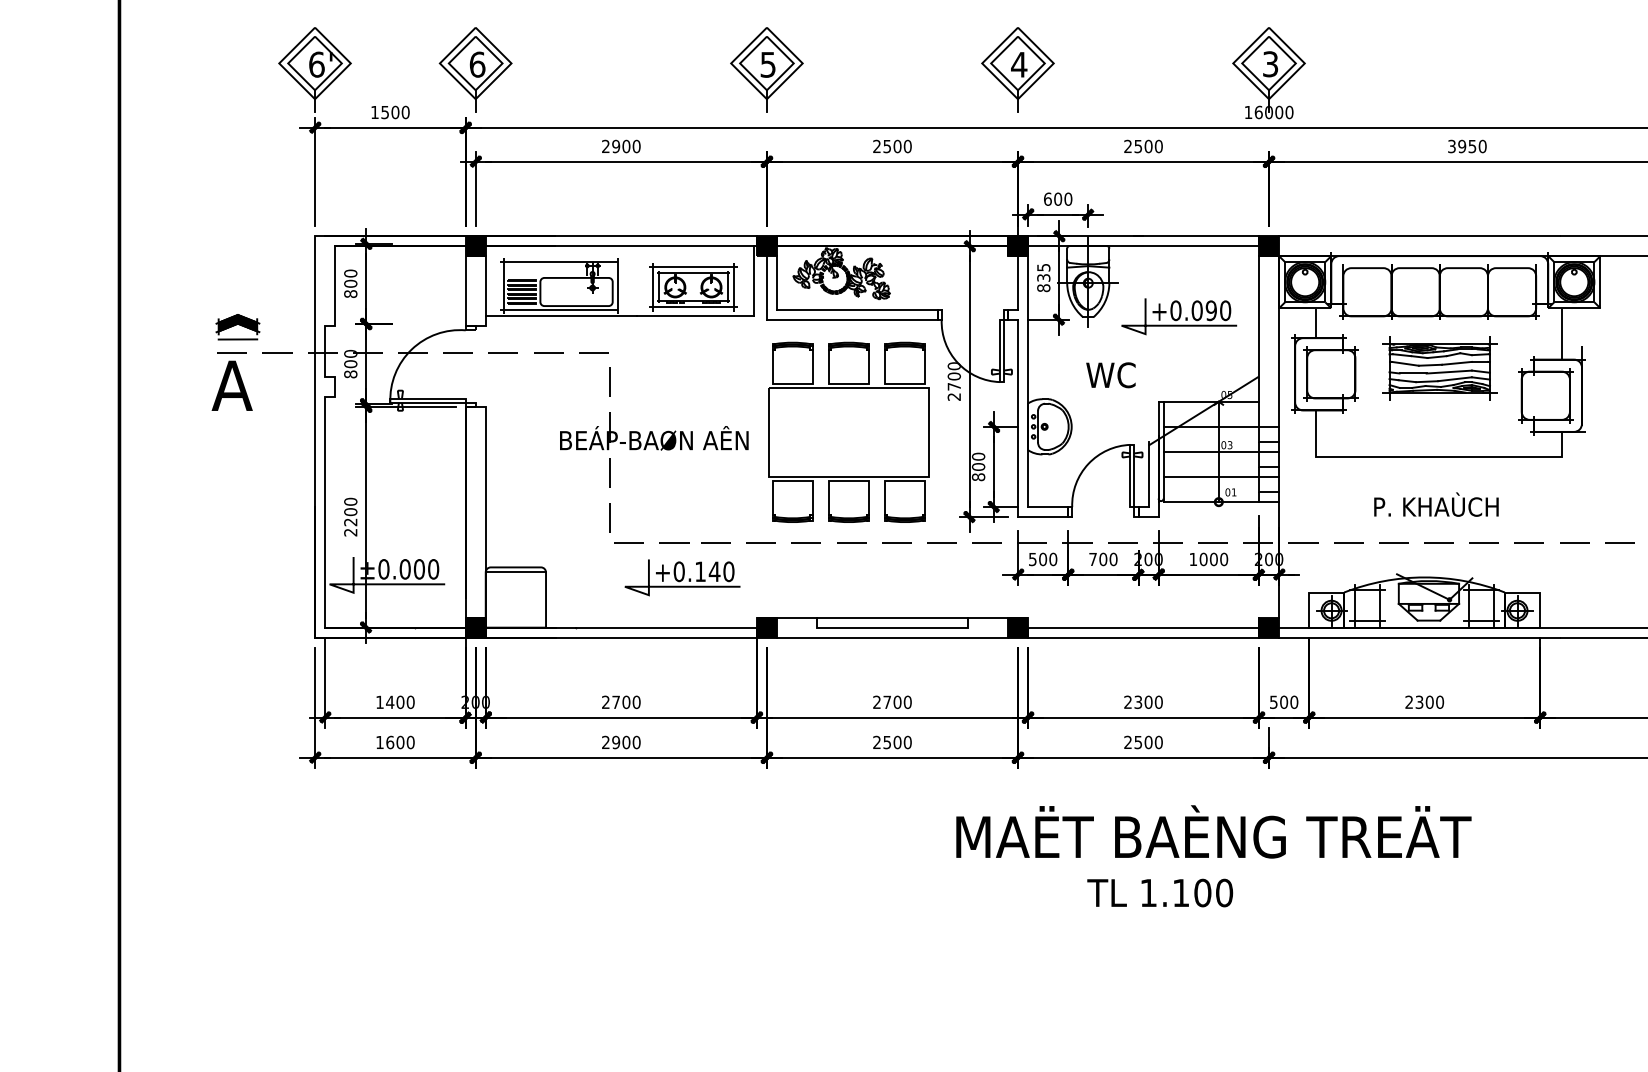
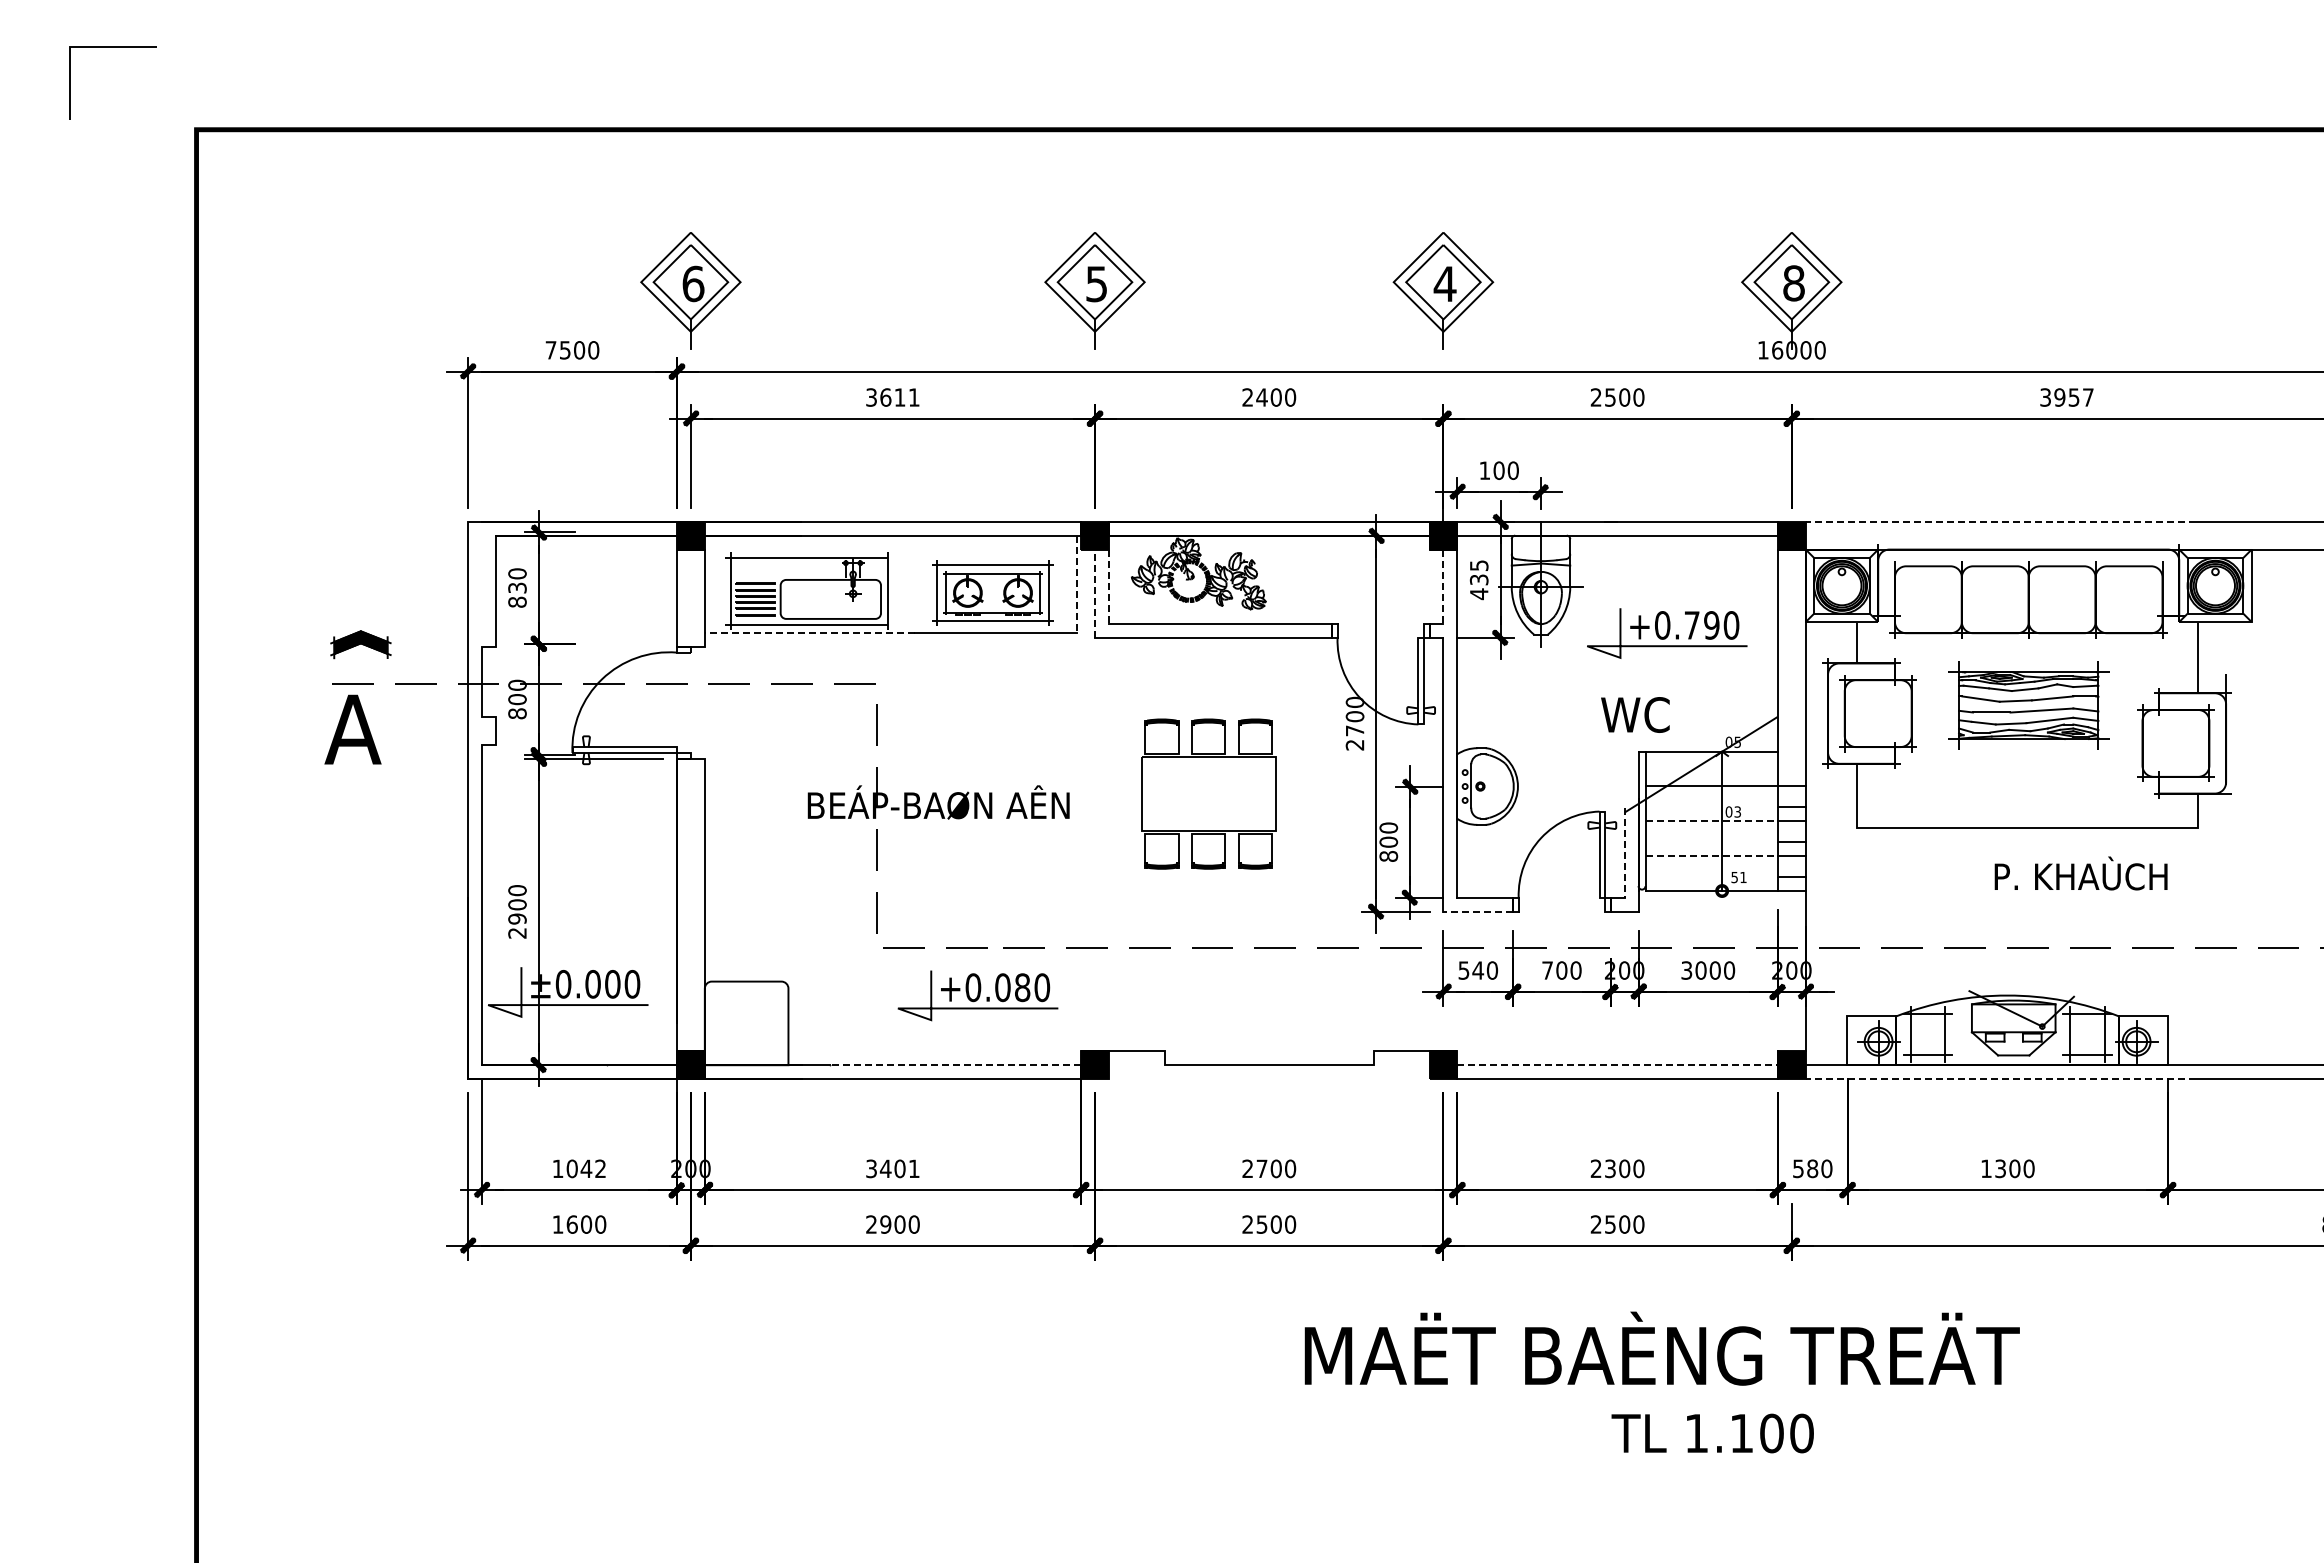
text: (1270, 64) -> (1793, 283), 3 -> 8
part: (314, 69) -> (467, 290), removed
text: (374, 112) -> (550, 350), 1500 -> 7500
text: (620, 146) -> (892, 397), 2900 -> 3611
text: (886, 146) -> (1261, 397), 2500 -> 2400
text: (1482, 146) -> (2087, 397), 3950 -> 3957
text: (1047, 199) -> (1484, 470), 600 -> 100
line: (1419, 235) -> (2000, 521), solid -> dashed
line: (753, 281) -> (1076, 584), solid -> dashed
text: (350, 283) -> (517, 587), 800 -> 830
line: (776, 283) -> (1108, 587), solid -> dashed
line: (1018, 283) -> (1443, 587), solid -> dashed
line: (767, 287) -> (1095, 593), solid -> dashed
text: (1043, 288) -> (1478, 594), 835 -> 435
text: (1196, 310) -> (1691, 625), +0.090 -> +0.790
line: (561, 316) -> (809, 633), solid -> dashed
line: (237, 339) -> (360, 665), removed
text: (1111, 374) -> (1635, 714), moved
part: (848, 431) -> (1208, 793), size x0.6
line: (1211, 452) -> (1712, 821), solid -> dashed
line: (1148, 475) -> (1624, 853), solid -> dashed
line: (1211, 477) -> (1712, 856), solid -> dashed
text: (1227, 492) -> (1734, 877), 01 -> 51
text: (1435, 504) -> (2080, 873), moved
line: (1043, 516) -> (1478, 911), solid -> dashed
text: (350, 521) -> (517, 918), 2200 -> 2900
text: (1043, 559) -> (1478, 970), 500 -> 540
text: (1193, 559) -> (1686, 970), 1000 -> 3000
text: (707, 571) -> (1012, 987), +0.140 -> +0.080
line: (515, 572) -> (746, 988), removed
line: (891, 617) -> (1268, 1051), removed
line: (666, 627) -> (955, 1065), solid -> dashed
line: (1144, 627) -> (1618, 1065), solid -> dashed
line: (891, 637) -> (1268, 1079), removed
line: (1419, 637) -> (2000, 1079), solid -> dashed
text: (400, 702) -> (586, 1168), 1400 -> 1042
text: (620, 702) -> (892, 1168), 2700 -> 3401
text: (1283, 702) -> (1812, 1168), 500 -> 580
text: (1409, 702) -> (1986, 1168), 2300 -> 1300
text: (1213, 831) -> (1661, 1348), moved
text: (1160, 893) -> (1712, 1433), moved

